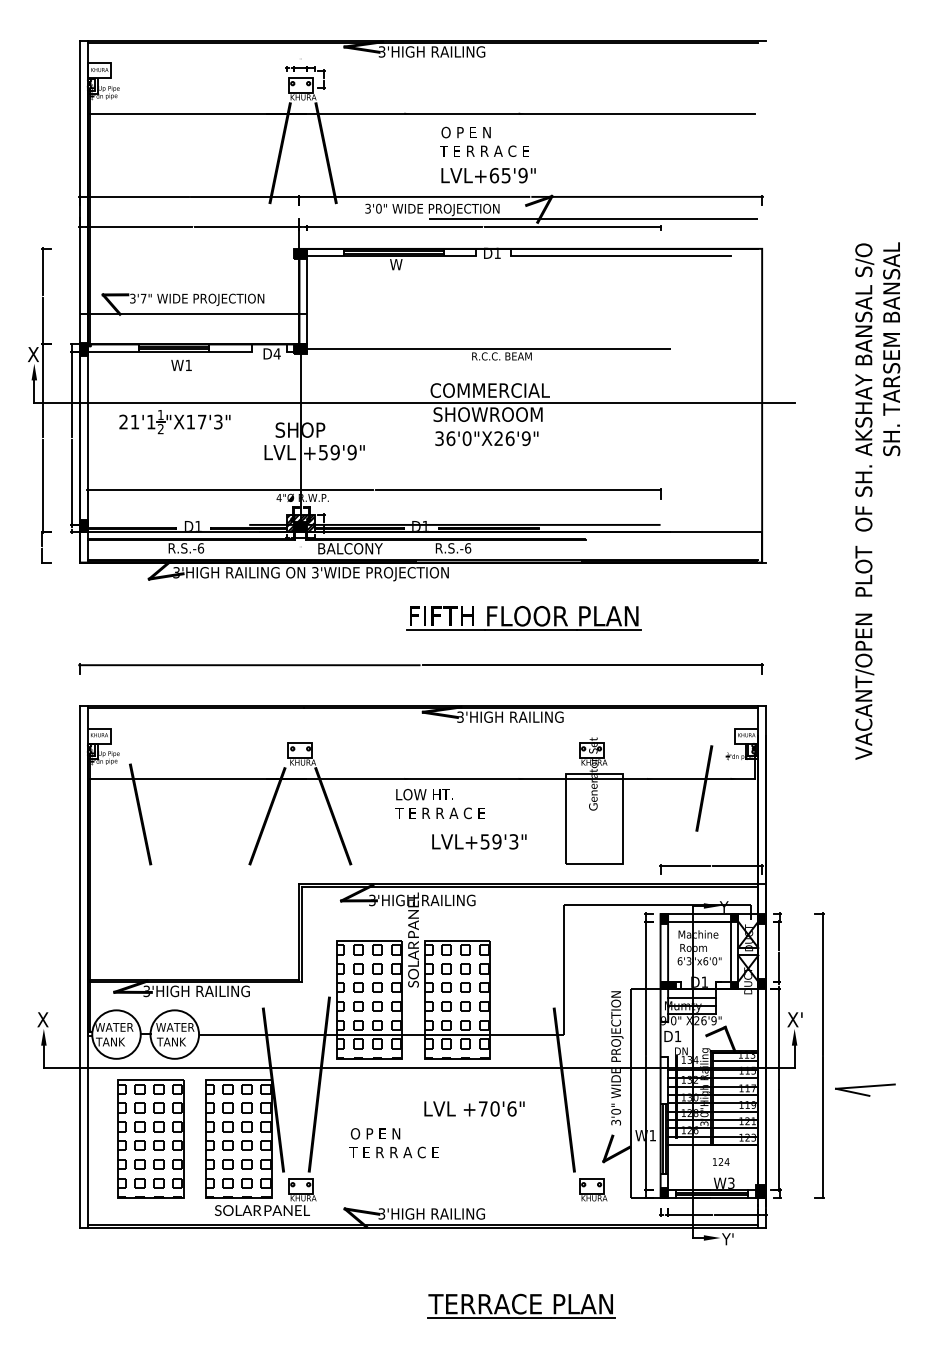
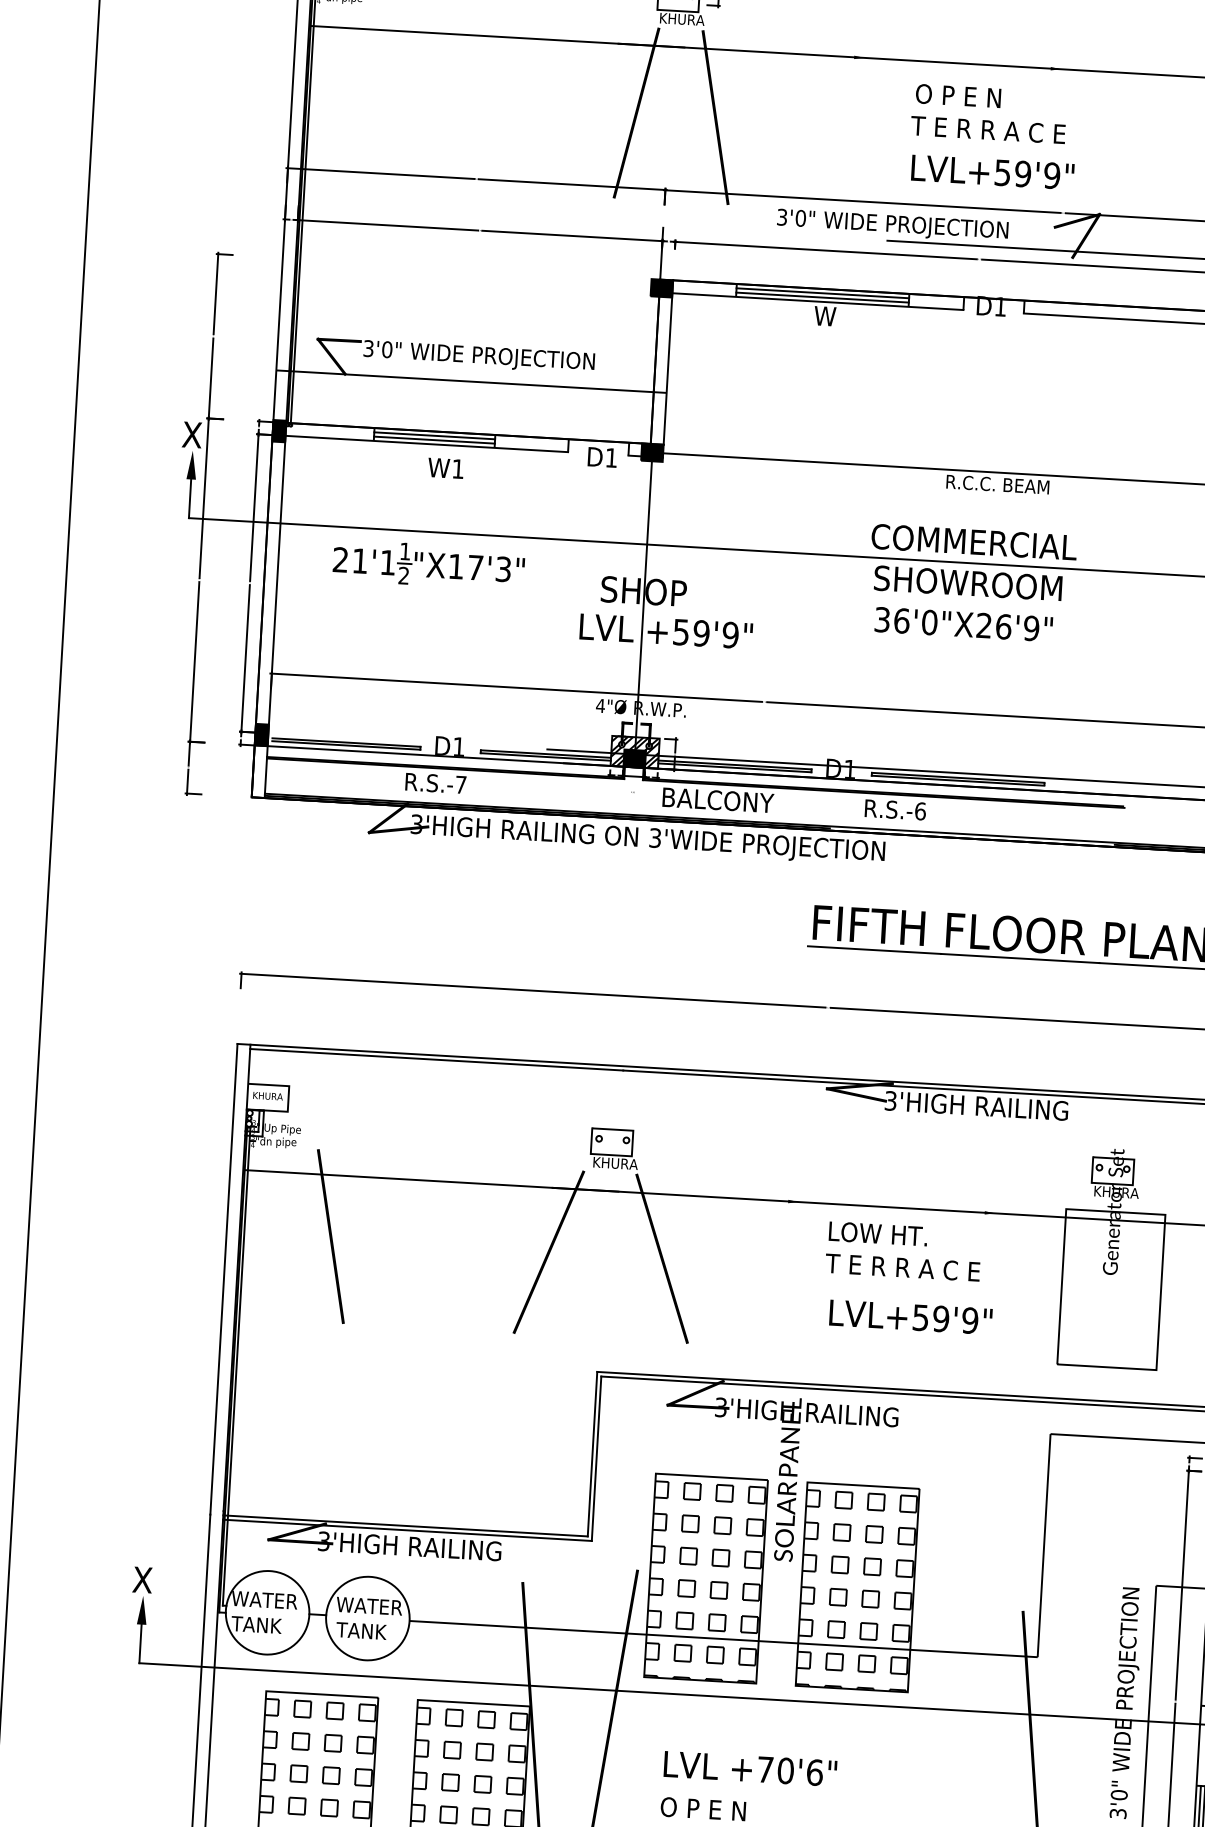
text: (499, 175) -> (1011, 173), LVL+65'9" -> LVL+59'9"
text: (143, 298) -> (387, 349), 3'7" -> 3'0"
text: (276, 353) -> (610, 457), D4 -> D1
text: (200, 548) -> (460, 785), R.S.-6 -> R.S.-7
text: (439, 804) -> (902, 1252), moved
text: (513, 841) -> (969, 1320), LVL+59'3" -> LVL+59'9"
text: (474, 1108) -> (750, 1768), moved

